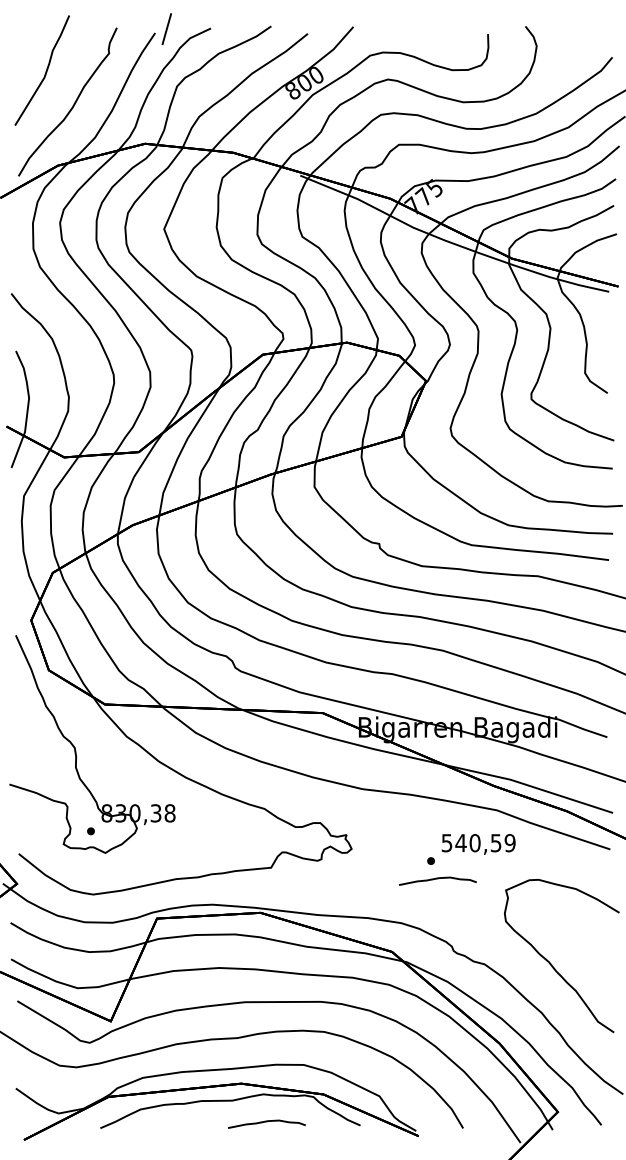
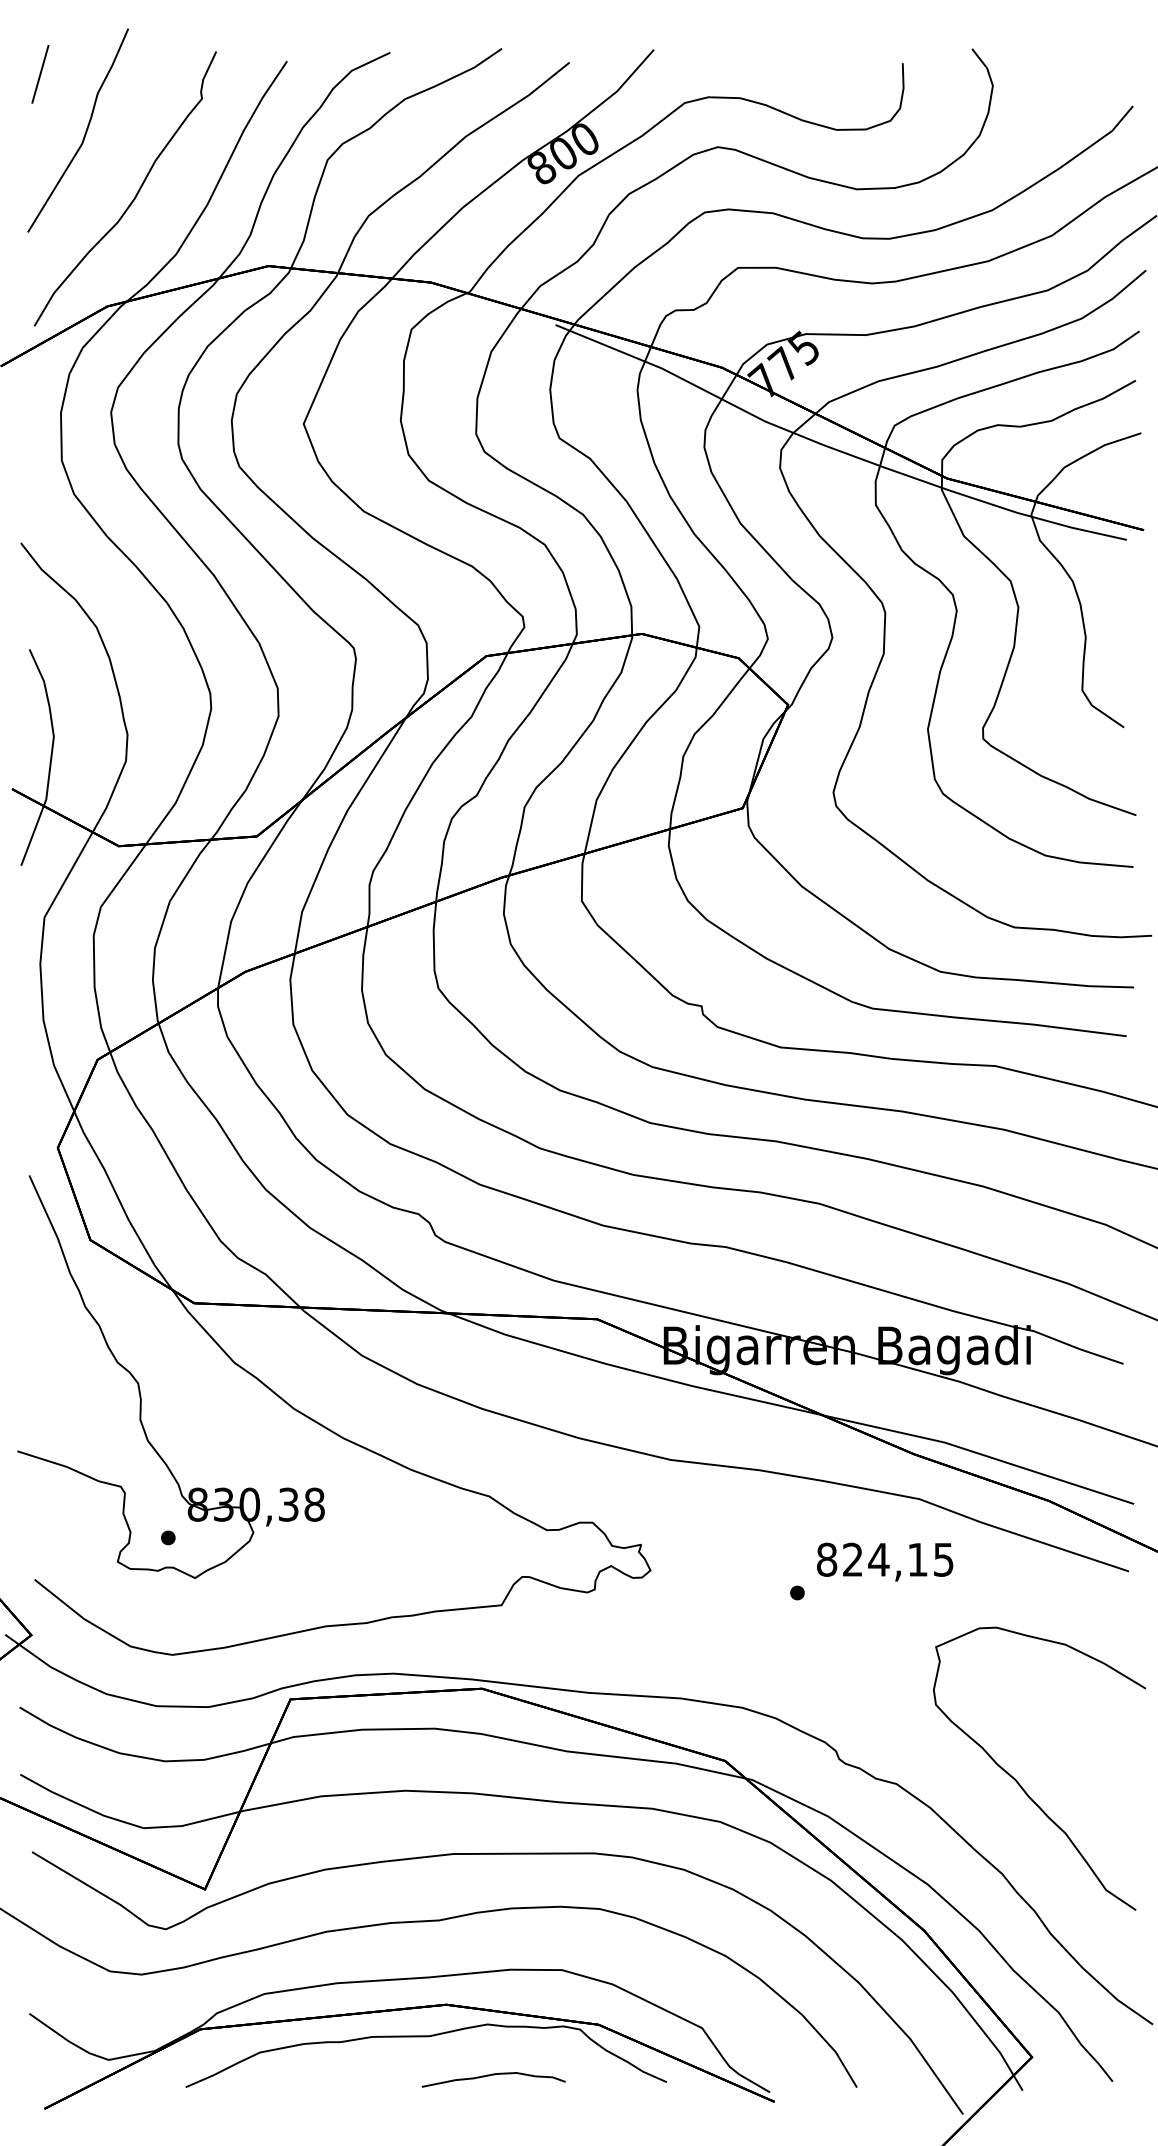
line: (166, 28) -> (39, 73), moved
text: (478, 843) -> (885, 1560), 540,59 -> 824,15
curve: (437, 879) -> (809, 1627), removed

